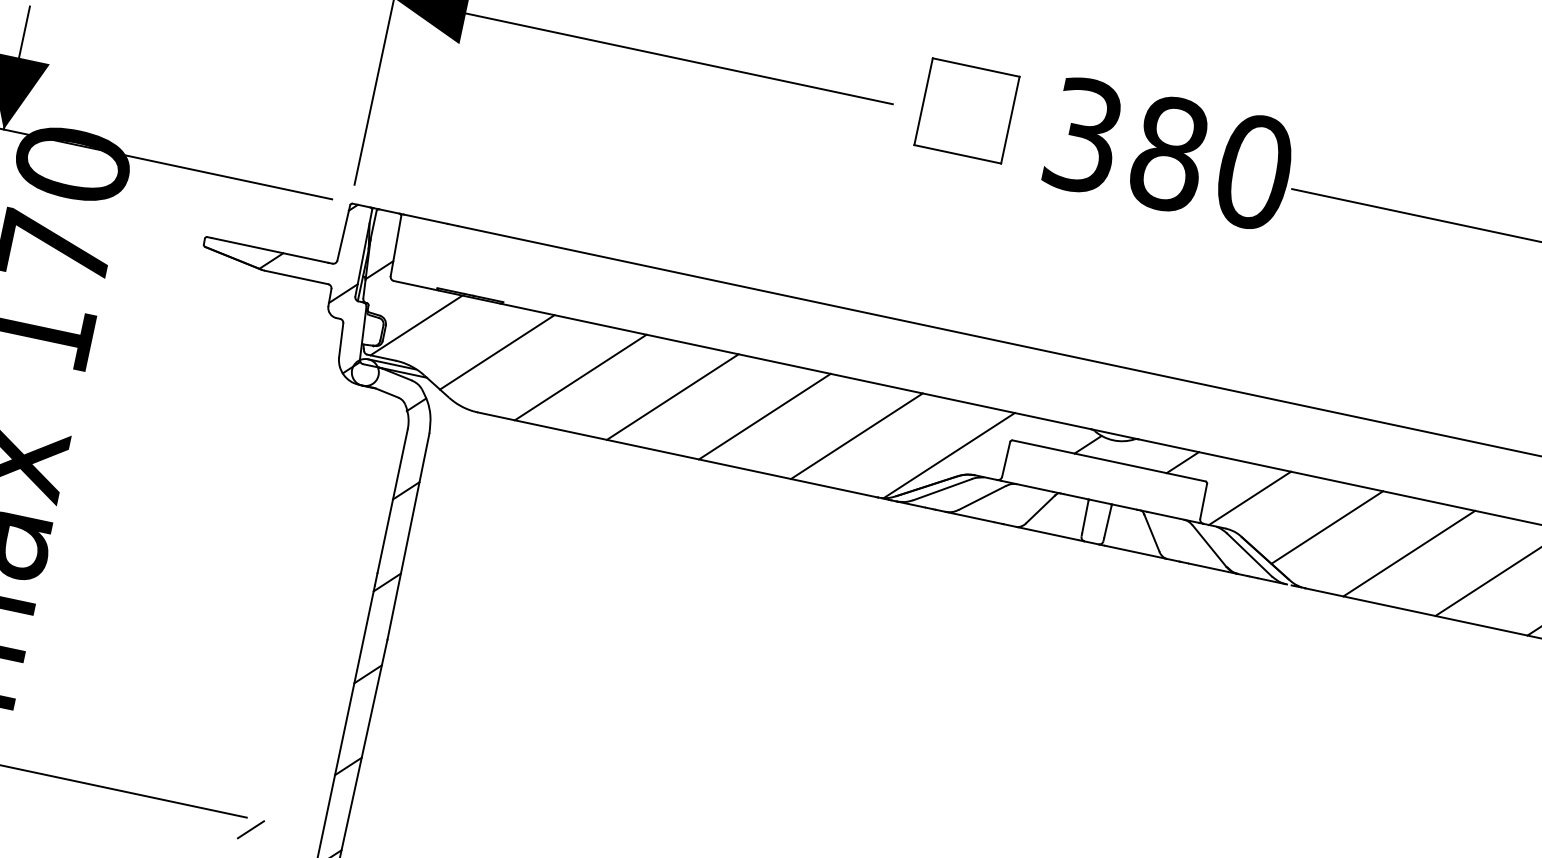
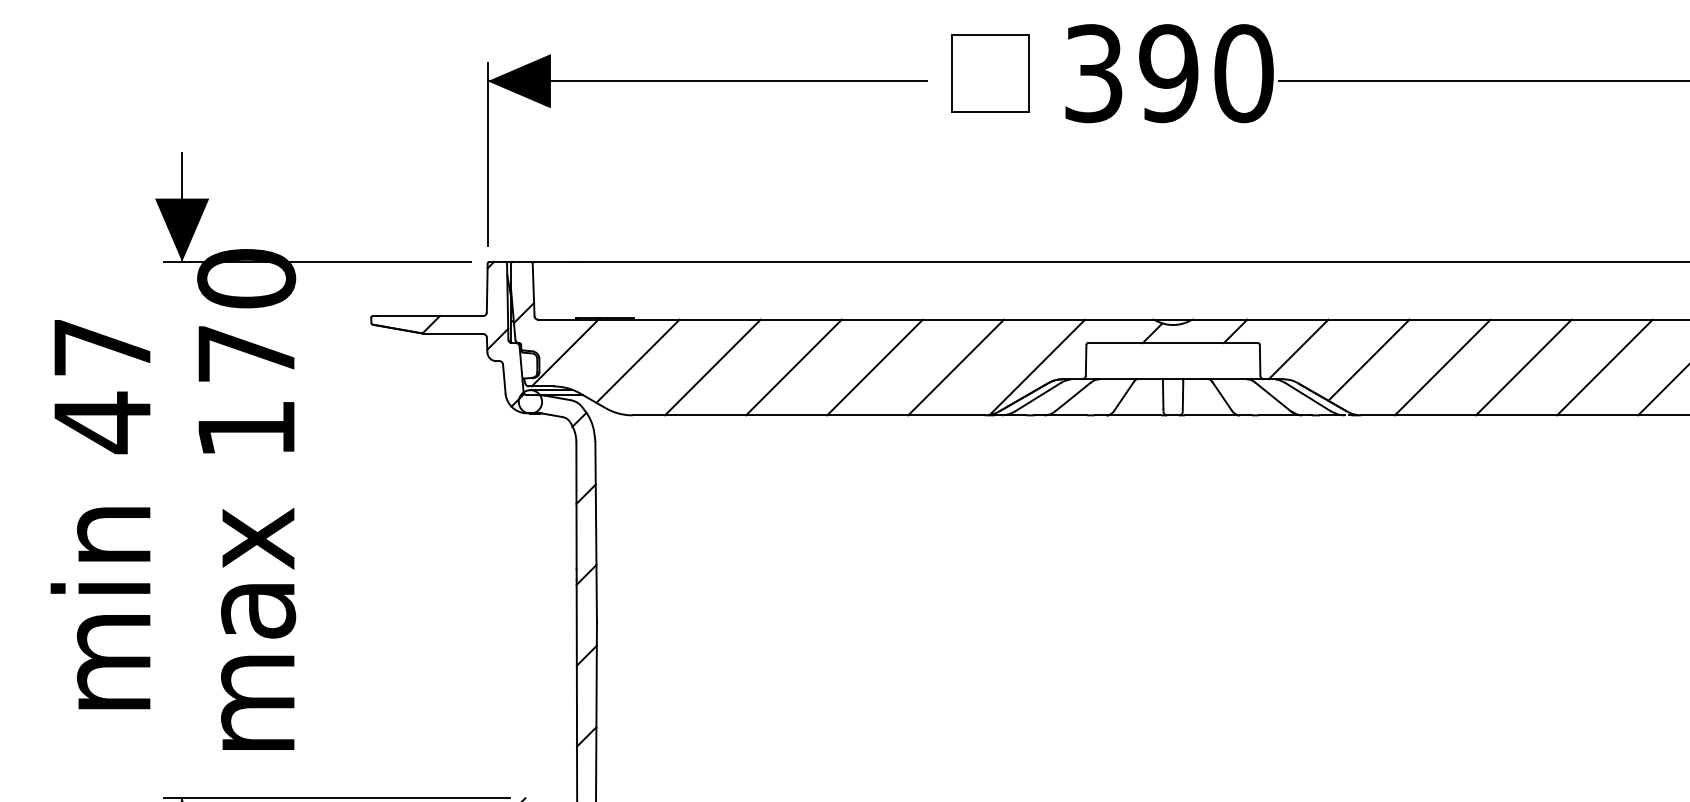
text: (1168, 153) -> (1168, 73), 380 -> 390

